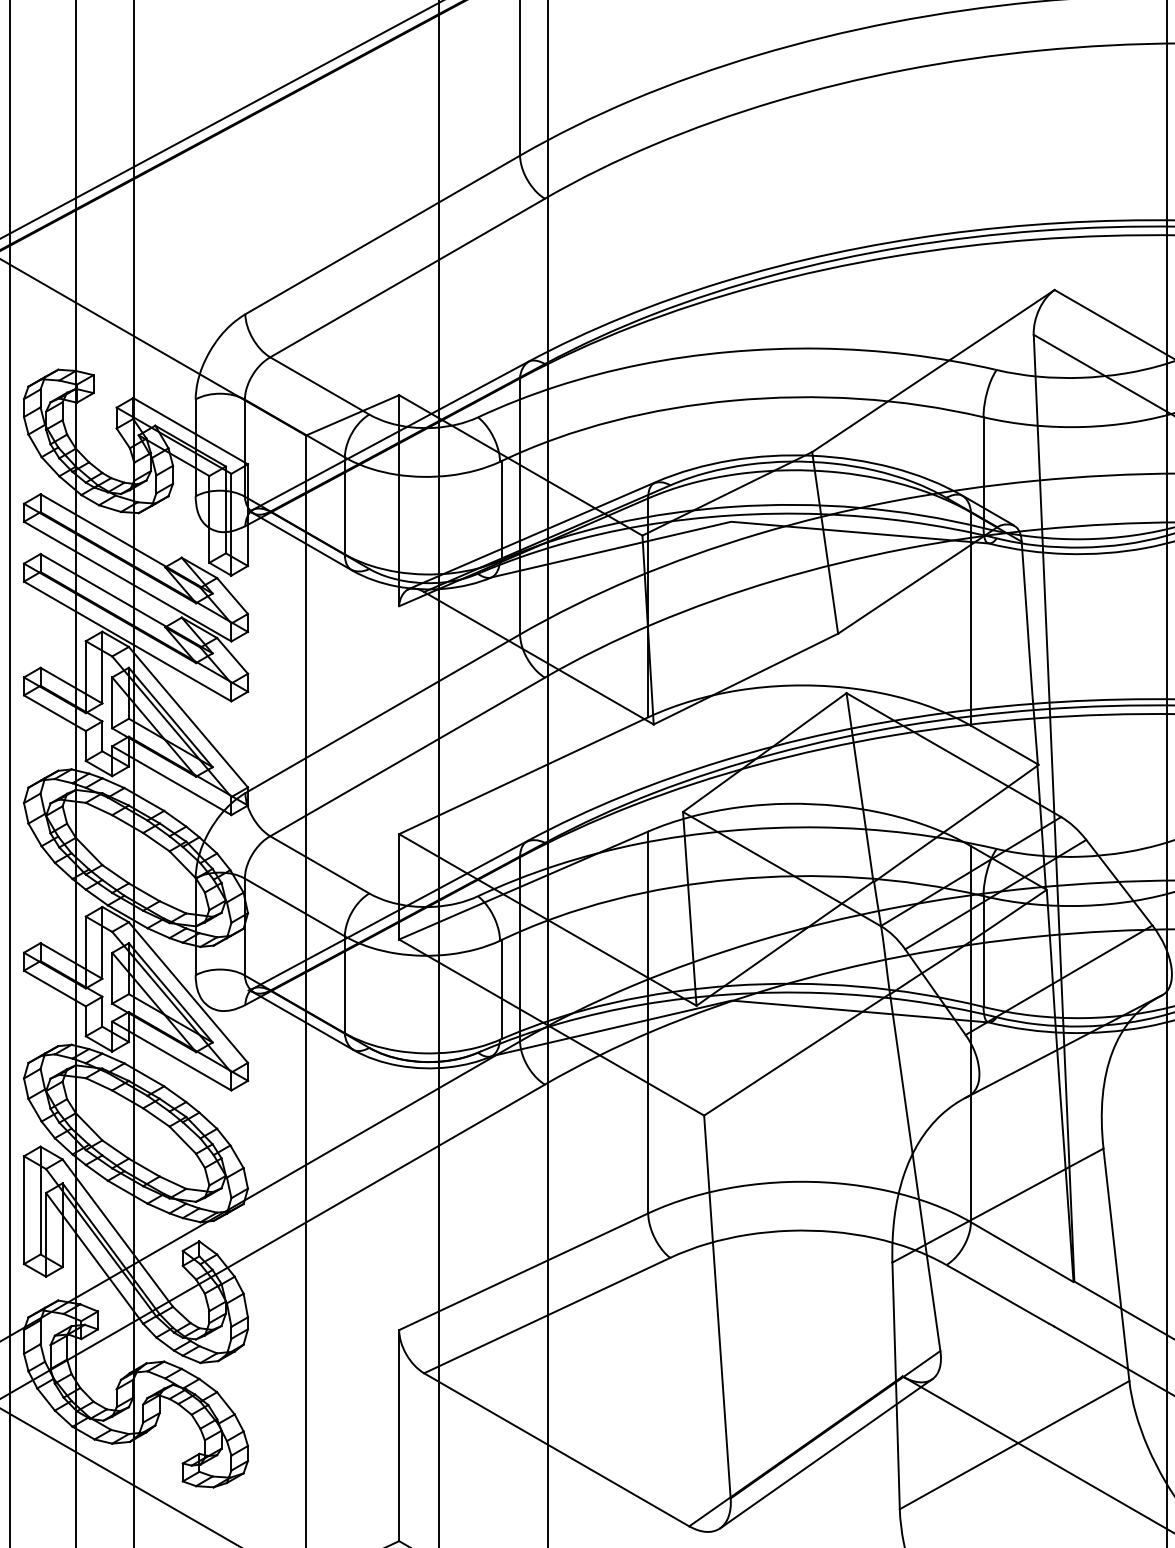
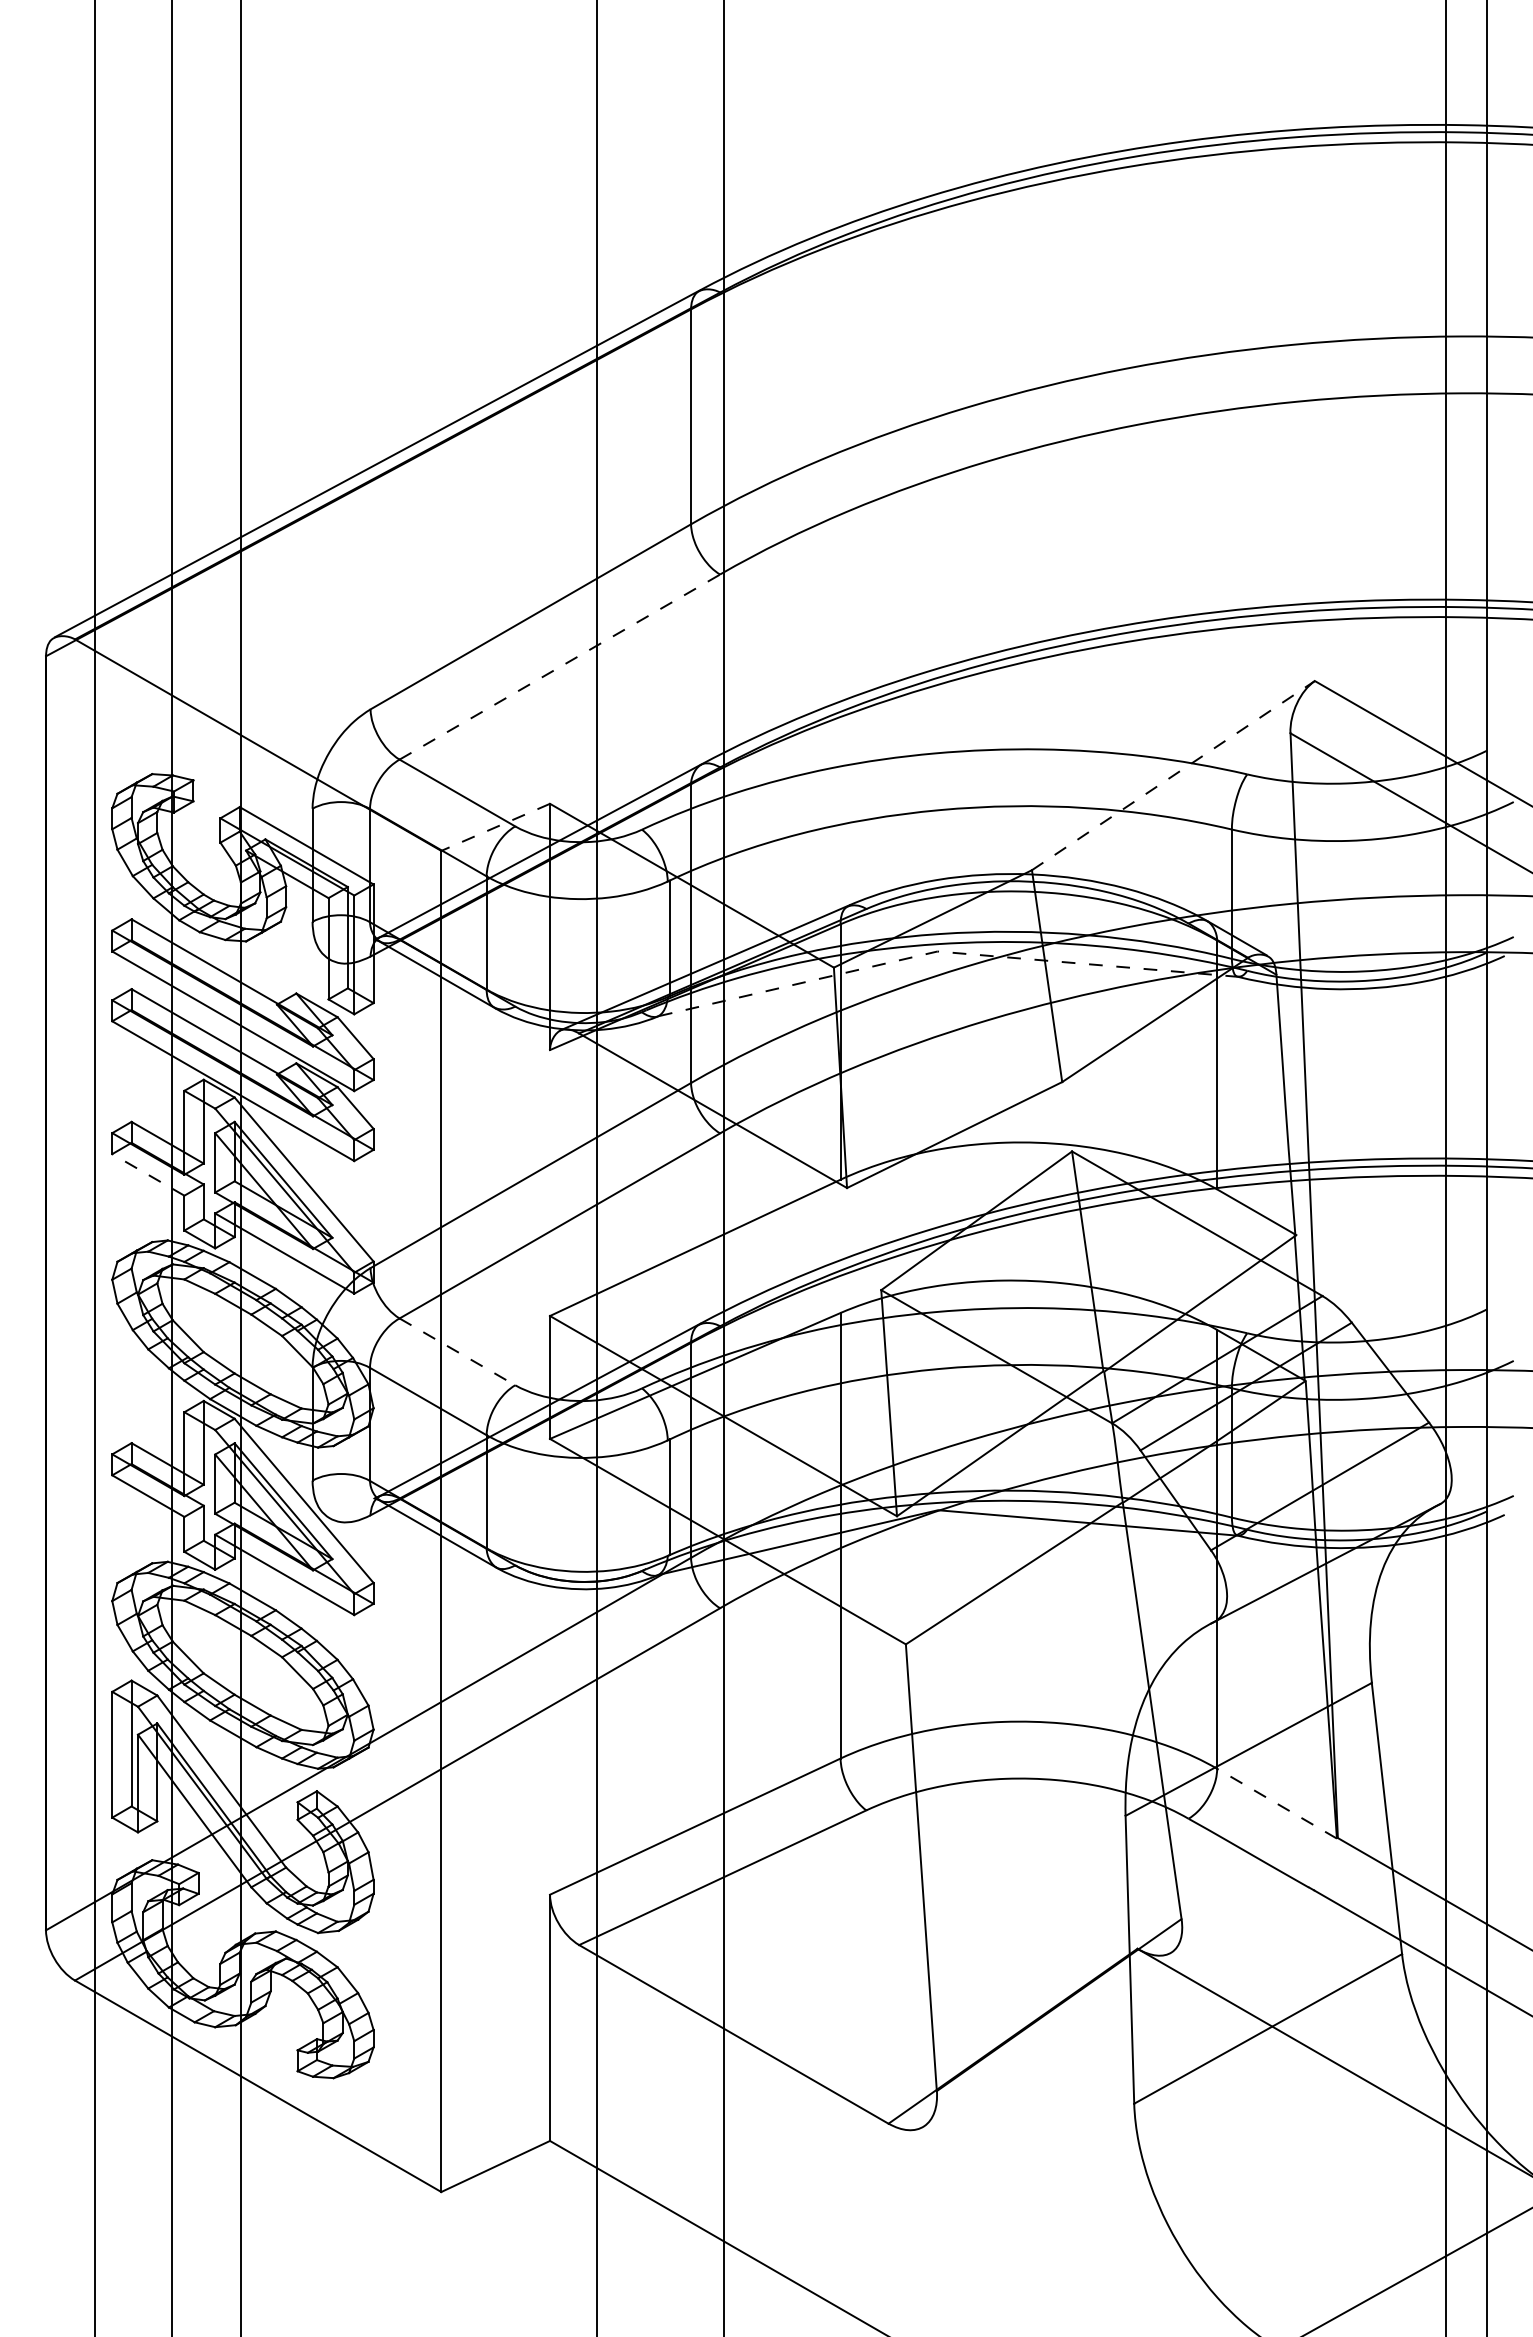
line: (408, 277) -> (560, 666), solid -> dashed
line: (933, 370) -> (1173, 775), solid -> dashed
line: (352, 415) -> (495, 827), solid -> dashed
line: (738, 522) -> (945, 952), solid -> dashed
line: (55, 712) -> (148, 1174), solid -> dashed
line: (319, 864) -> (457, 1351), solid -> dashed
line: (1021, 1251) -> (1276, 1803), solid -> dashed
line: (826, 1453) -> (1048, 2038), removed

